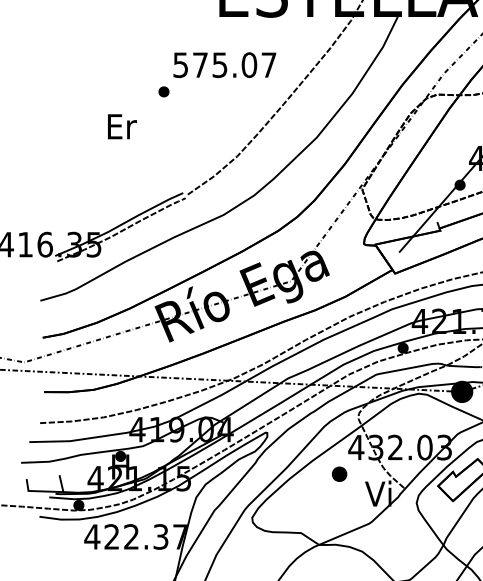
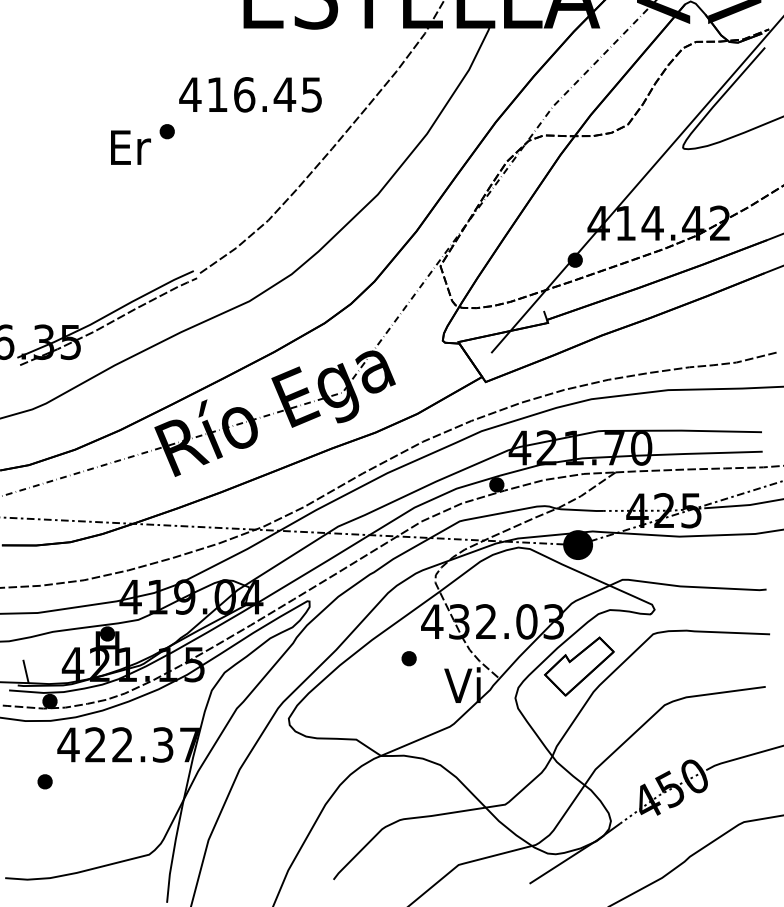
text: (224, 64) -> (250, 94), 575.07 -> 416.45
text: (122, 126) -> (130, 147), moved
part: (339, 474) -> (408, 658), size x0.71
part: (74, 563) -> (44, 781), added

